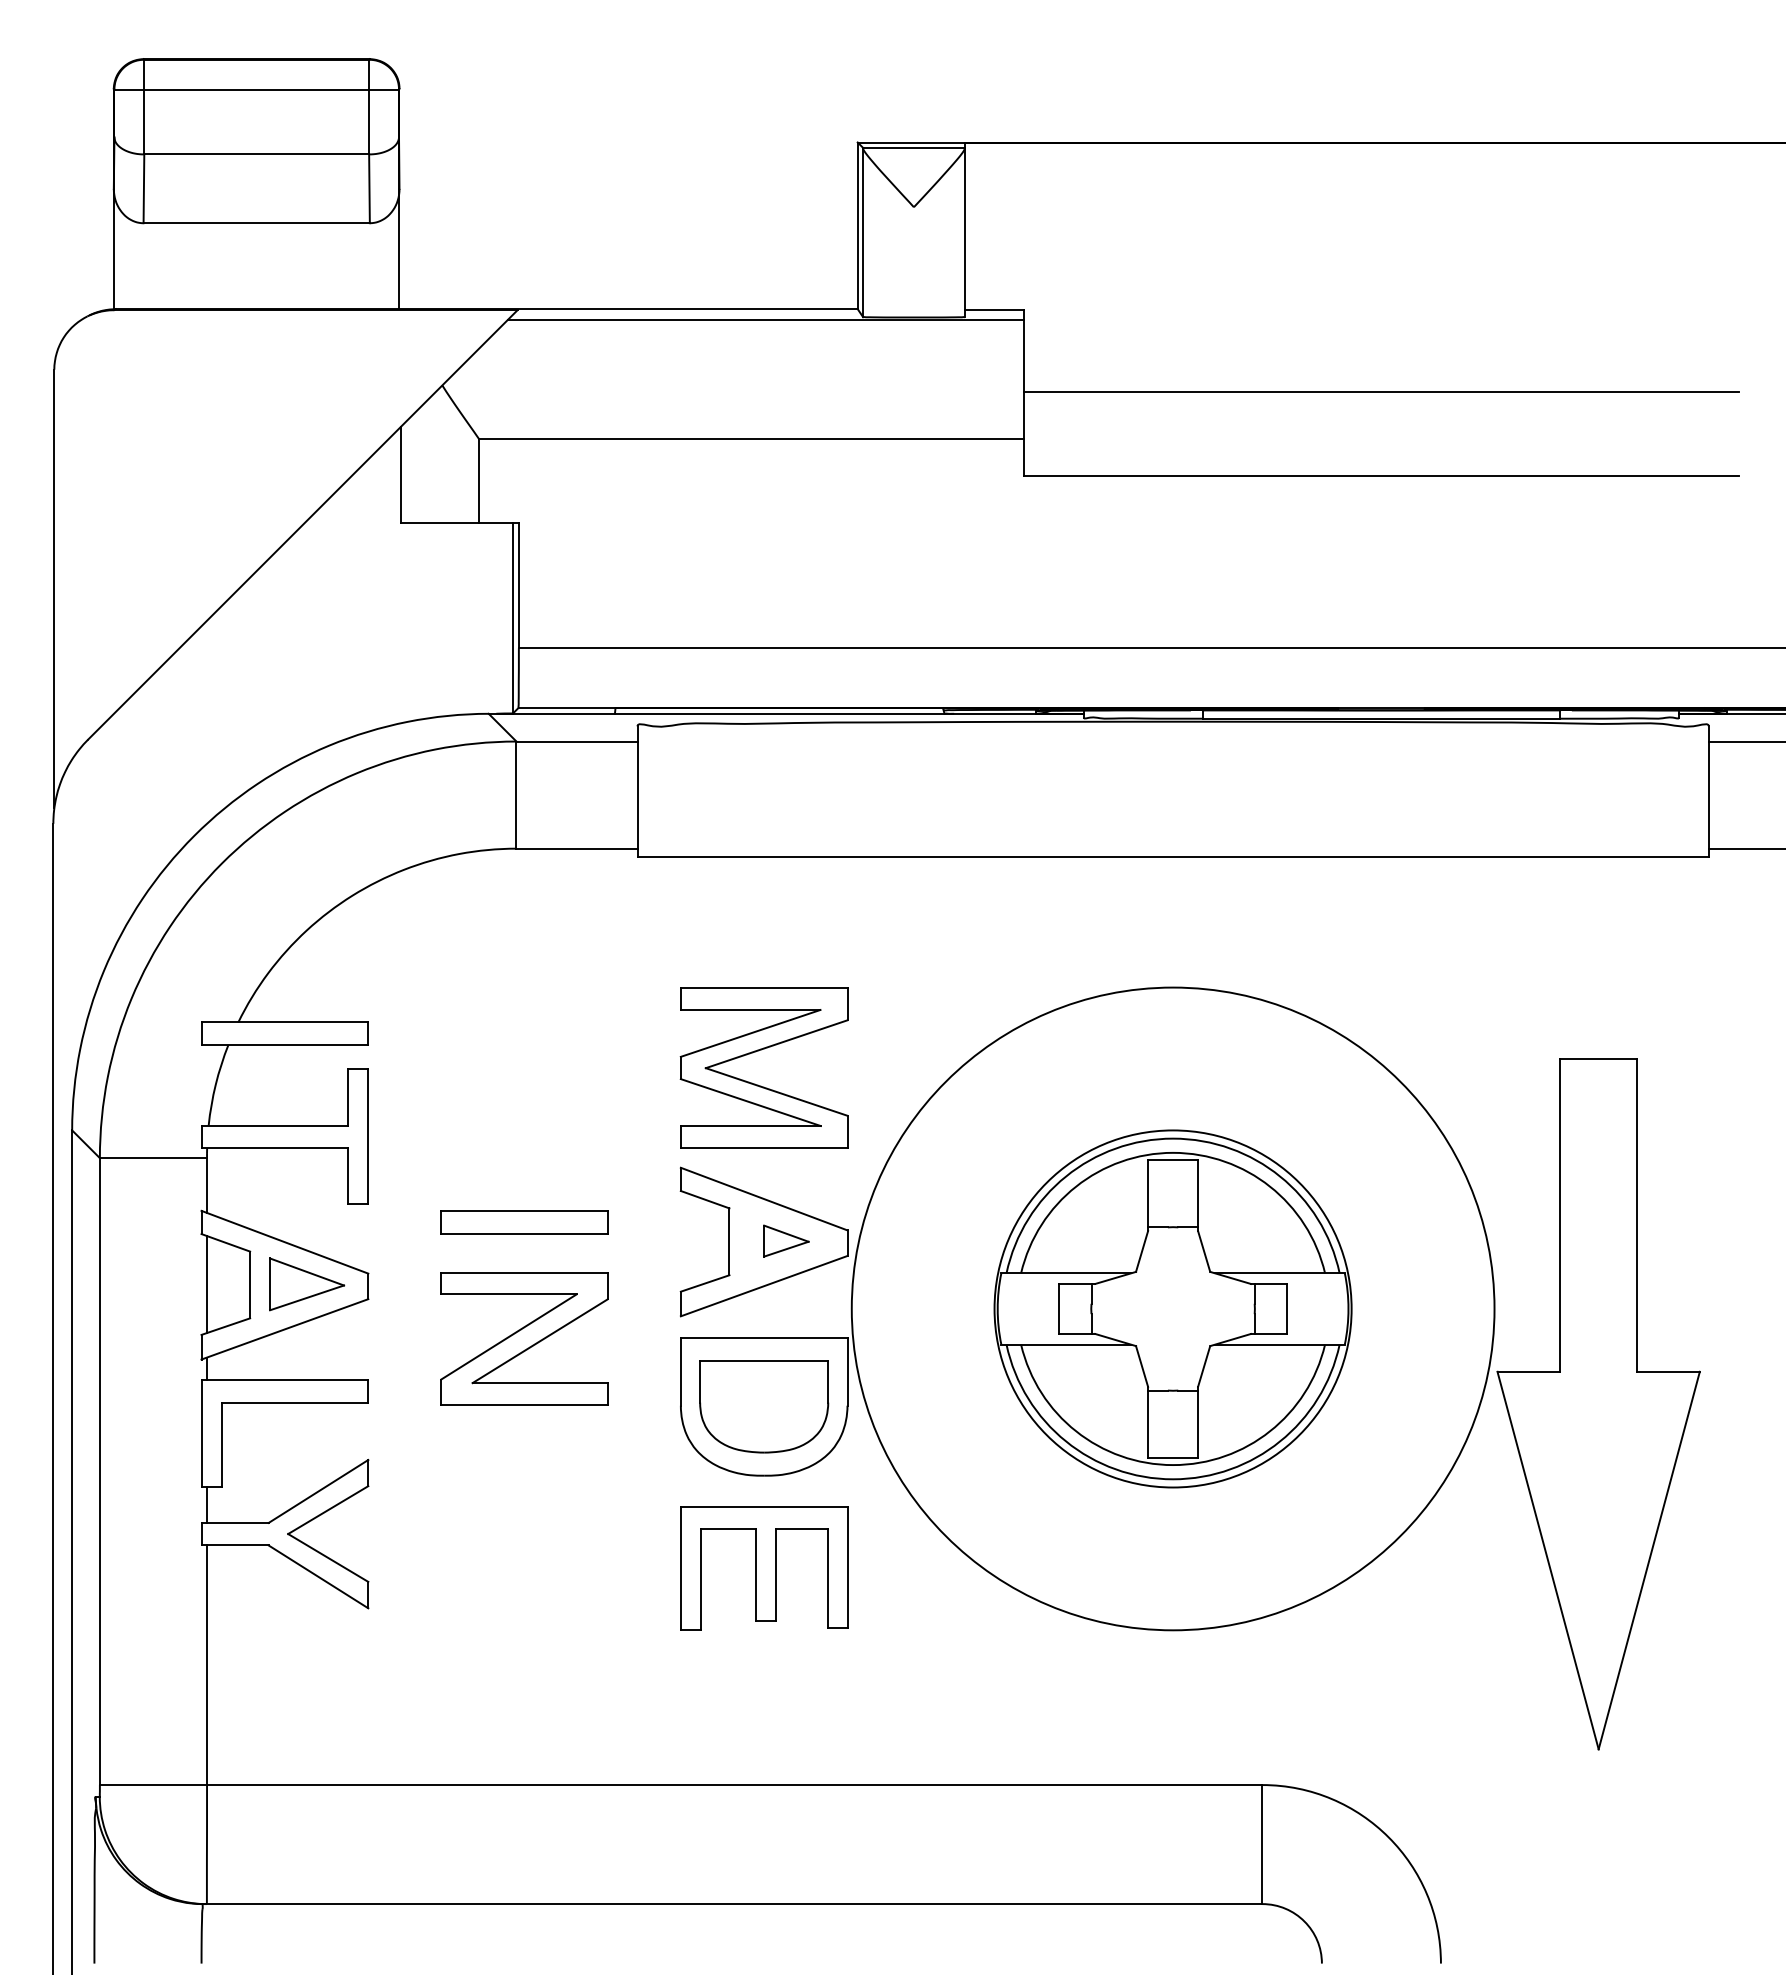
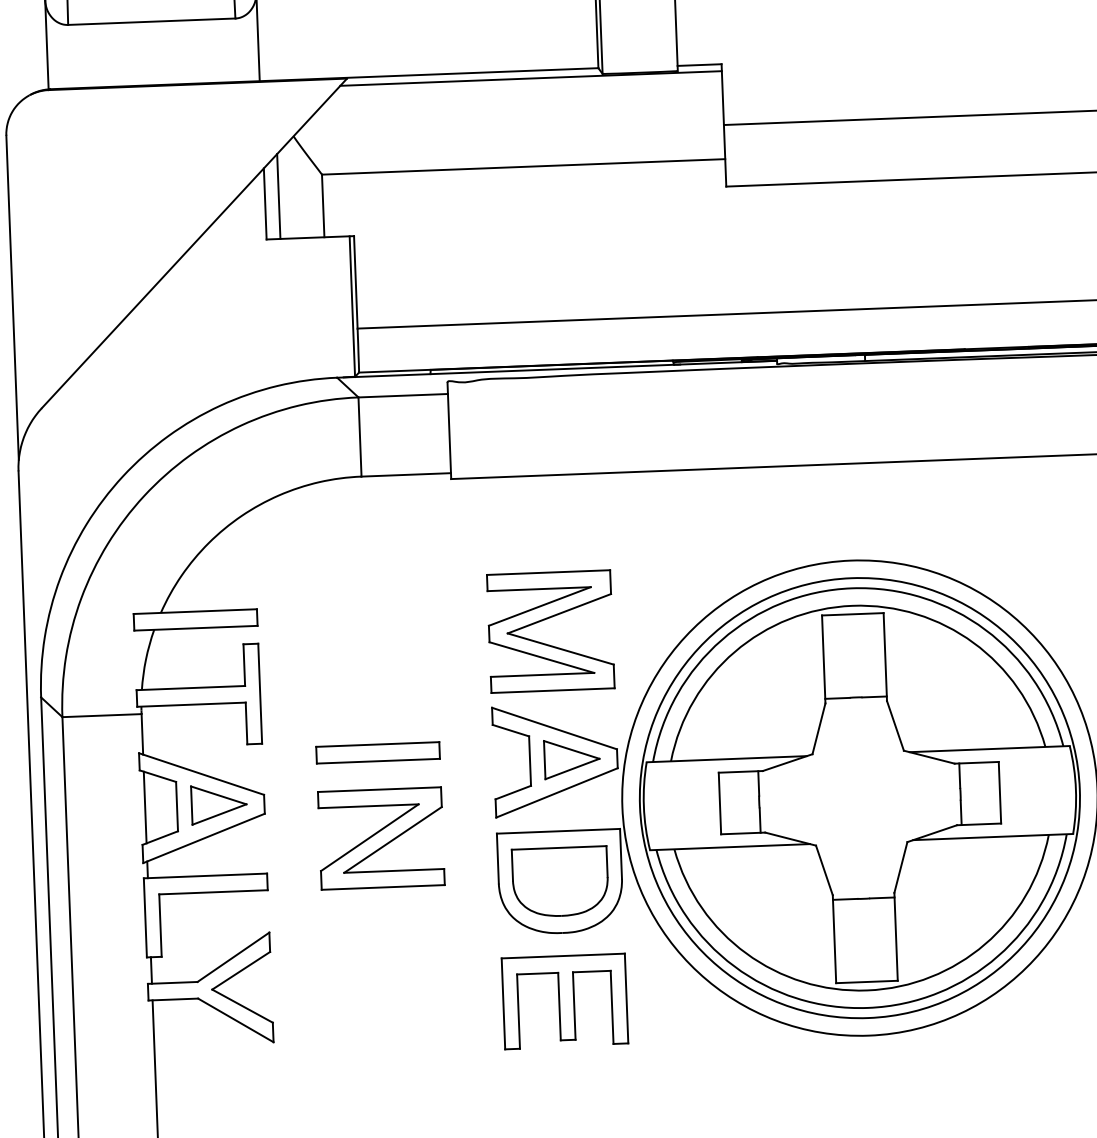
line: (419, 465) -> (278, 196), added
part: (786, 1240) -> (572, 758), size x1.67
part: (1172, 1308) -> (859, 797), size x1.67

